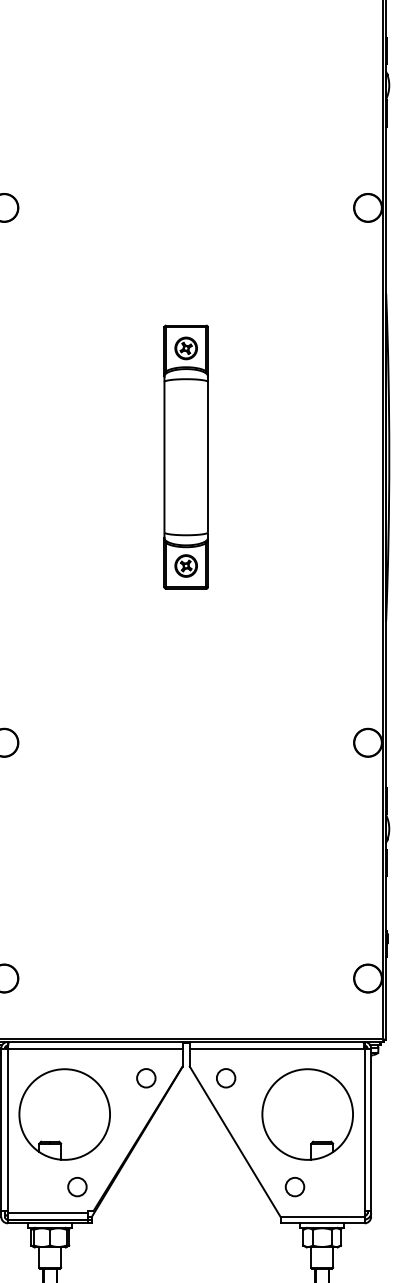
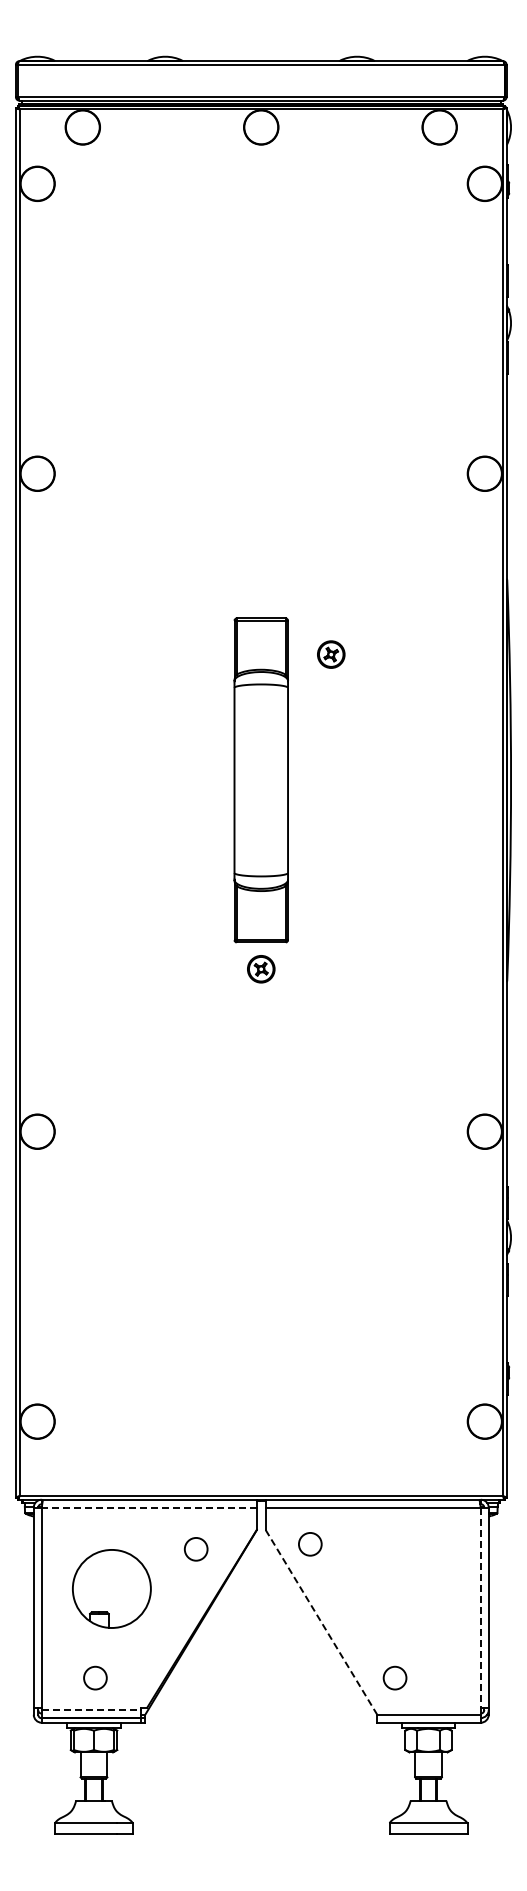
part: (186, 348) -> (331, 654), moved
part: (186, 566) -> (261, 969), moved
line: (94, 1048) -> (148, 1507), solid -> dashed
circle: (145, 1078) -> (195, 1549), moved
part: (64, 1114) -> (111, 1588), size x0.7
part: (307, 1114) -> (410, 1588), removed
line: (364, 1130) -> (480, 1608), solid -> dashed
line: (235, 1141) -> (321, 1622), solid -> dashed
circle: (77, 1186) -> (95, 1677), moved
line: (48, 1213) -> (91, 1710), solid -> dashed

